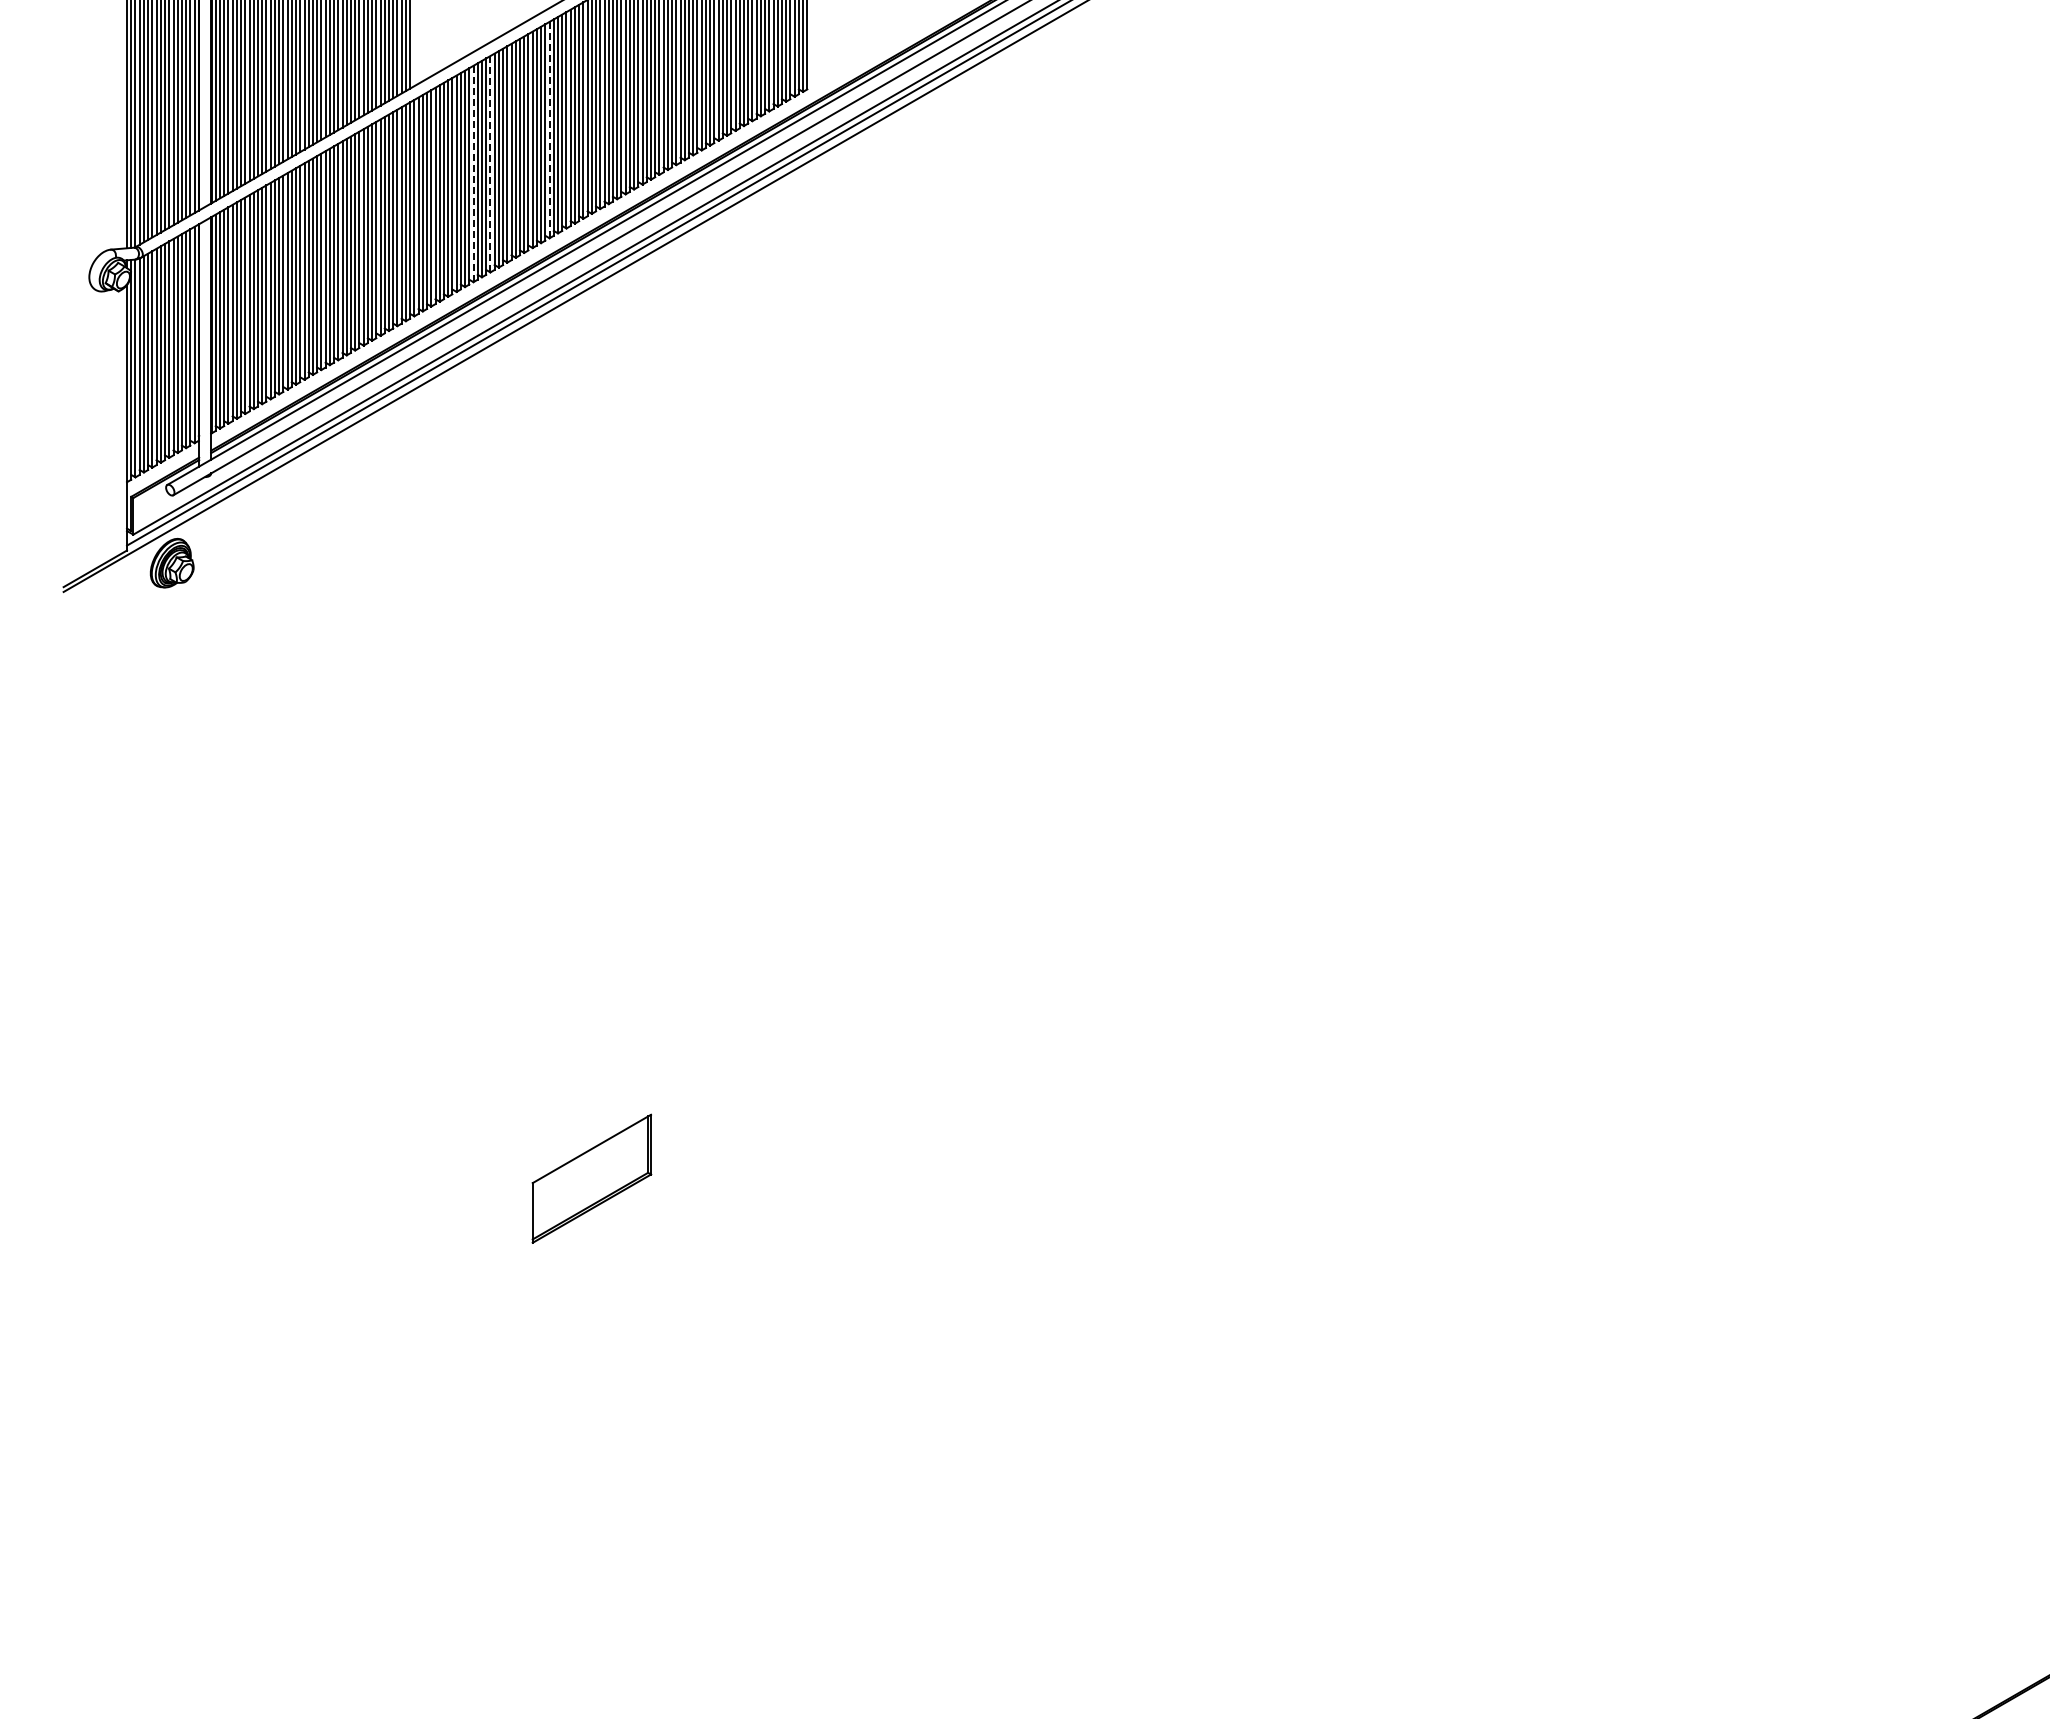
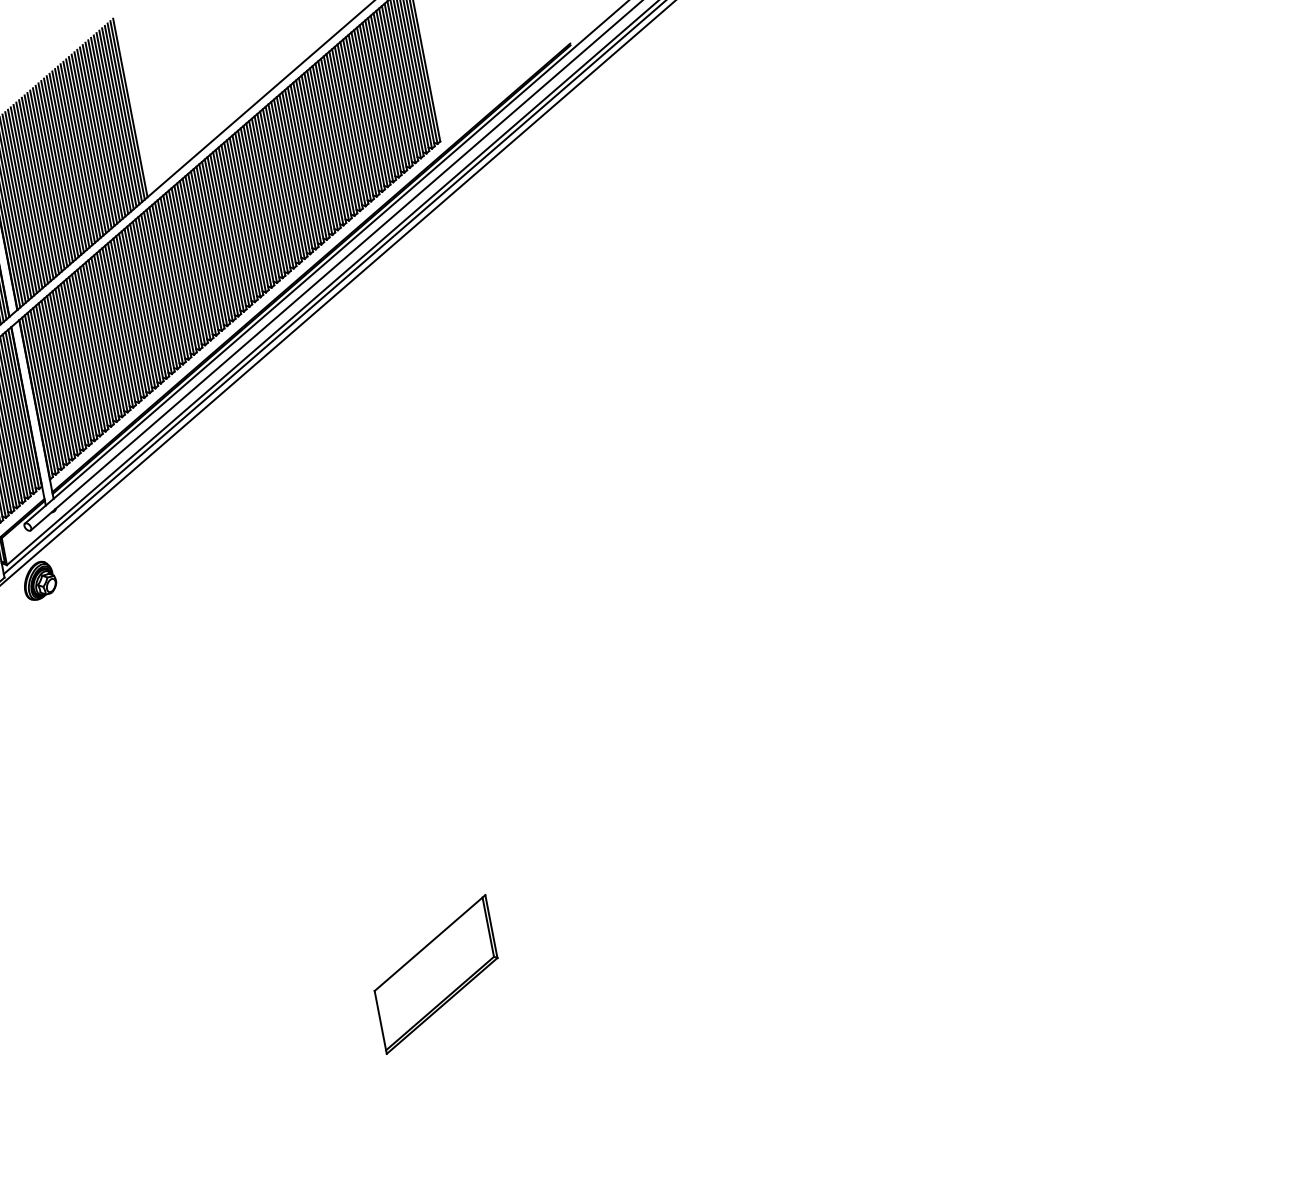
line: (549, 130) -> (256, 208), dashed -> solid
line: (490, 164) -> (217, 241), dashed -> solid
line: (473, 174) -> (206, 251), dashed -> solid
part: (591, 1178) -> (435, 974), size x1.43

